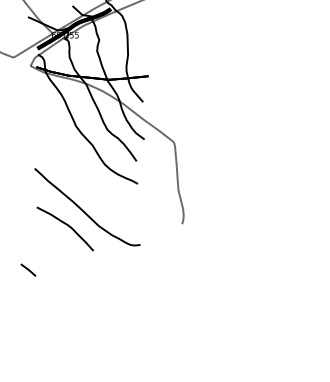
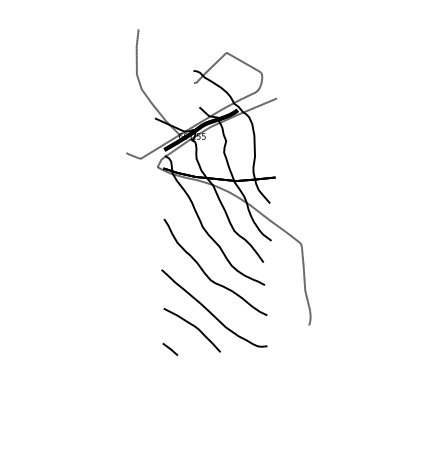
curve: (80, 173) -> (207, 274), added
line: (28, 270) -> (170, 349), moved

